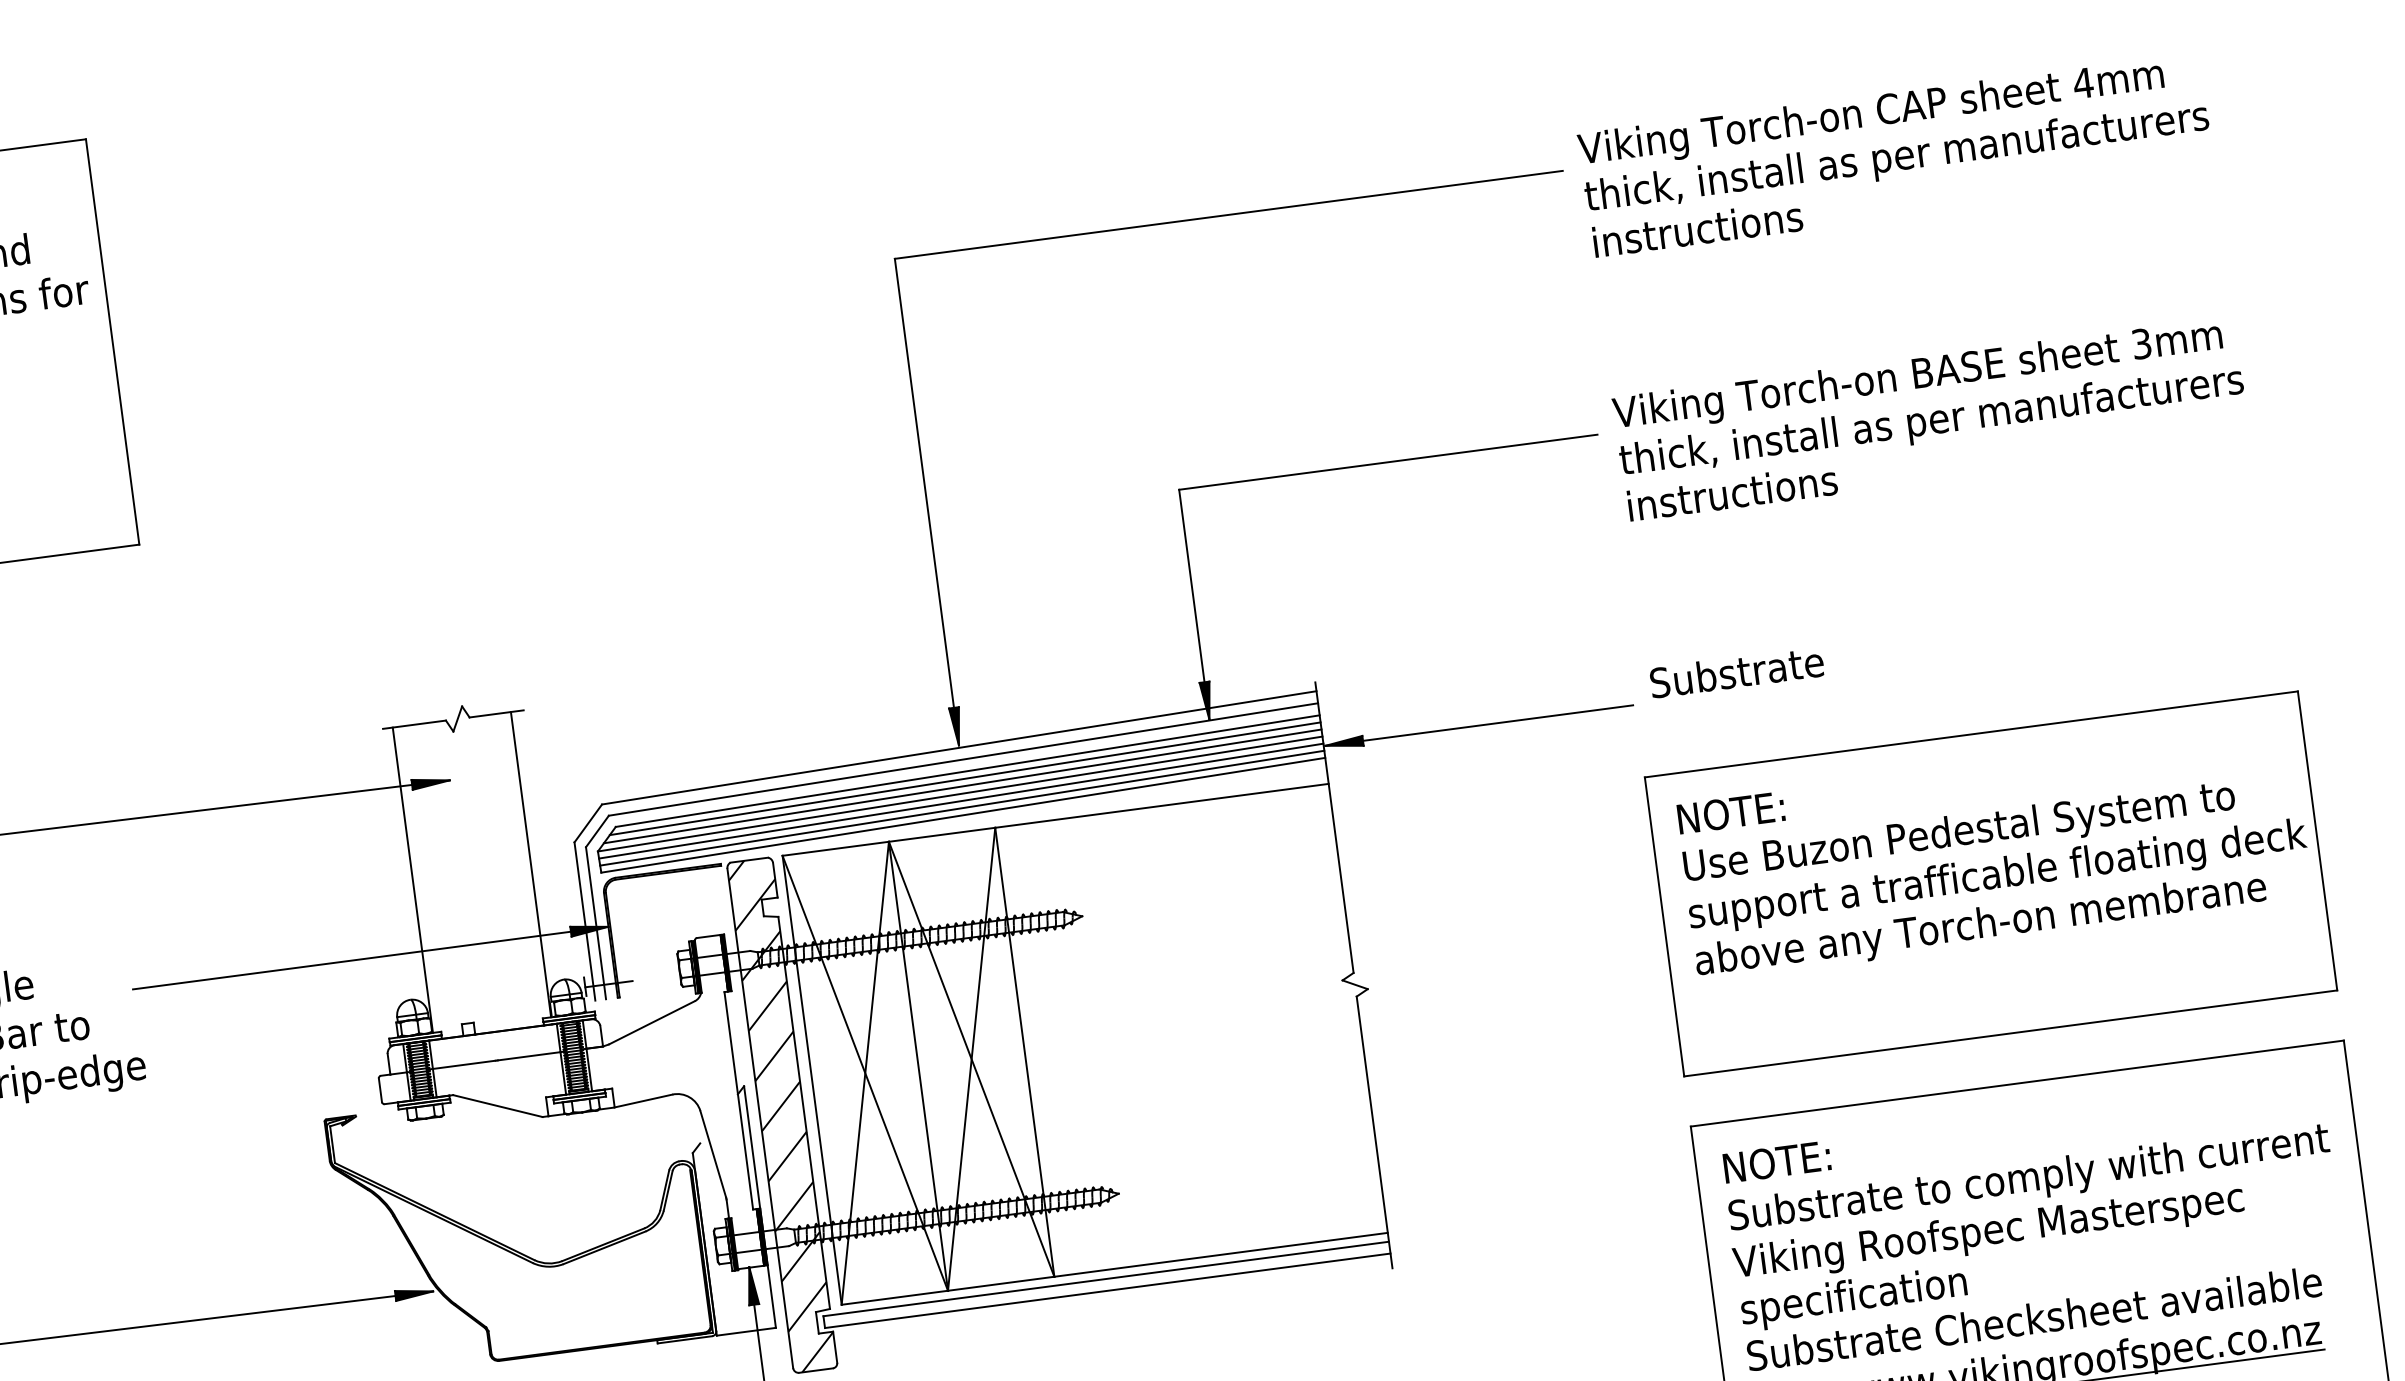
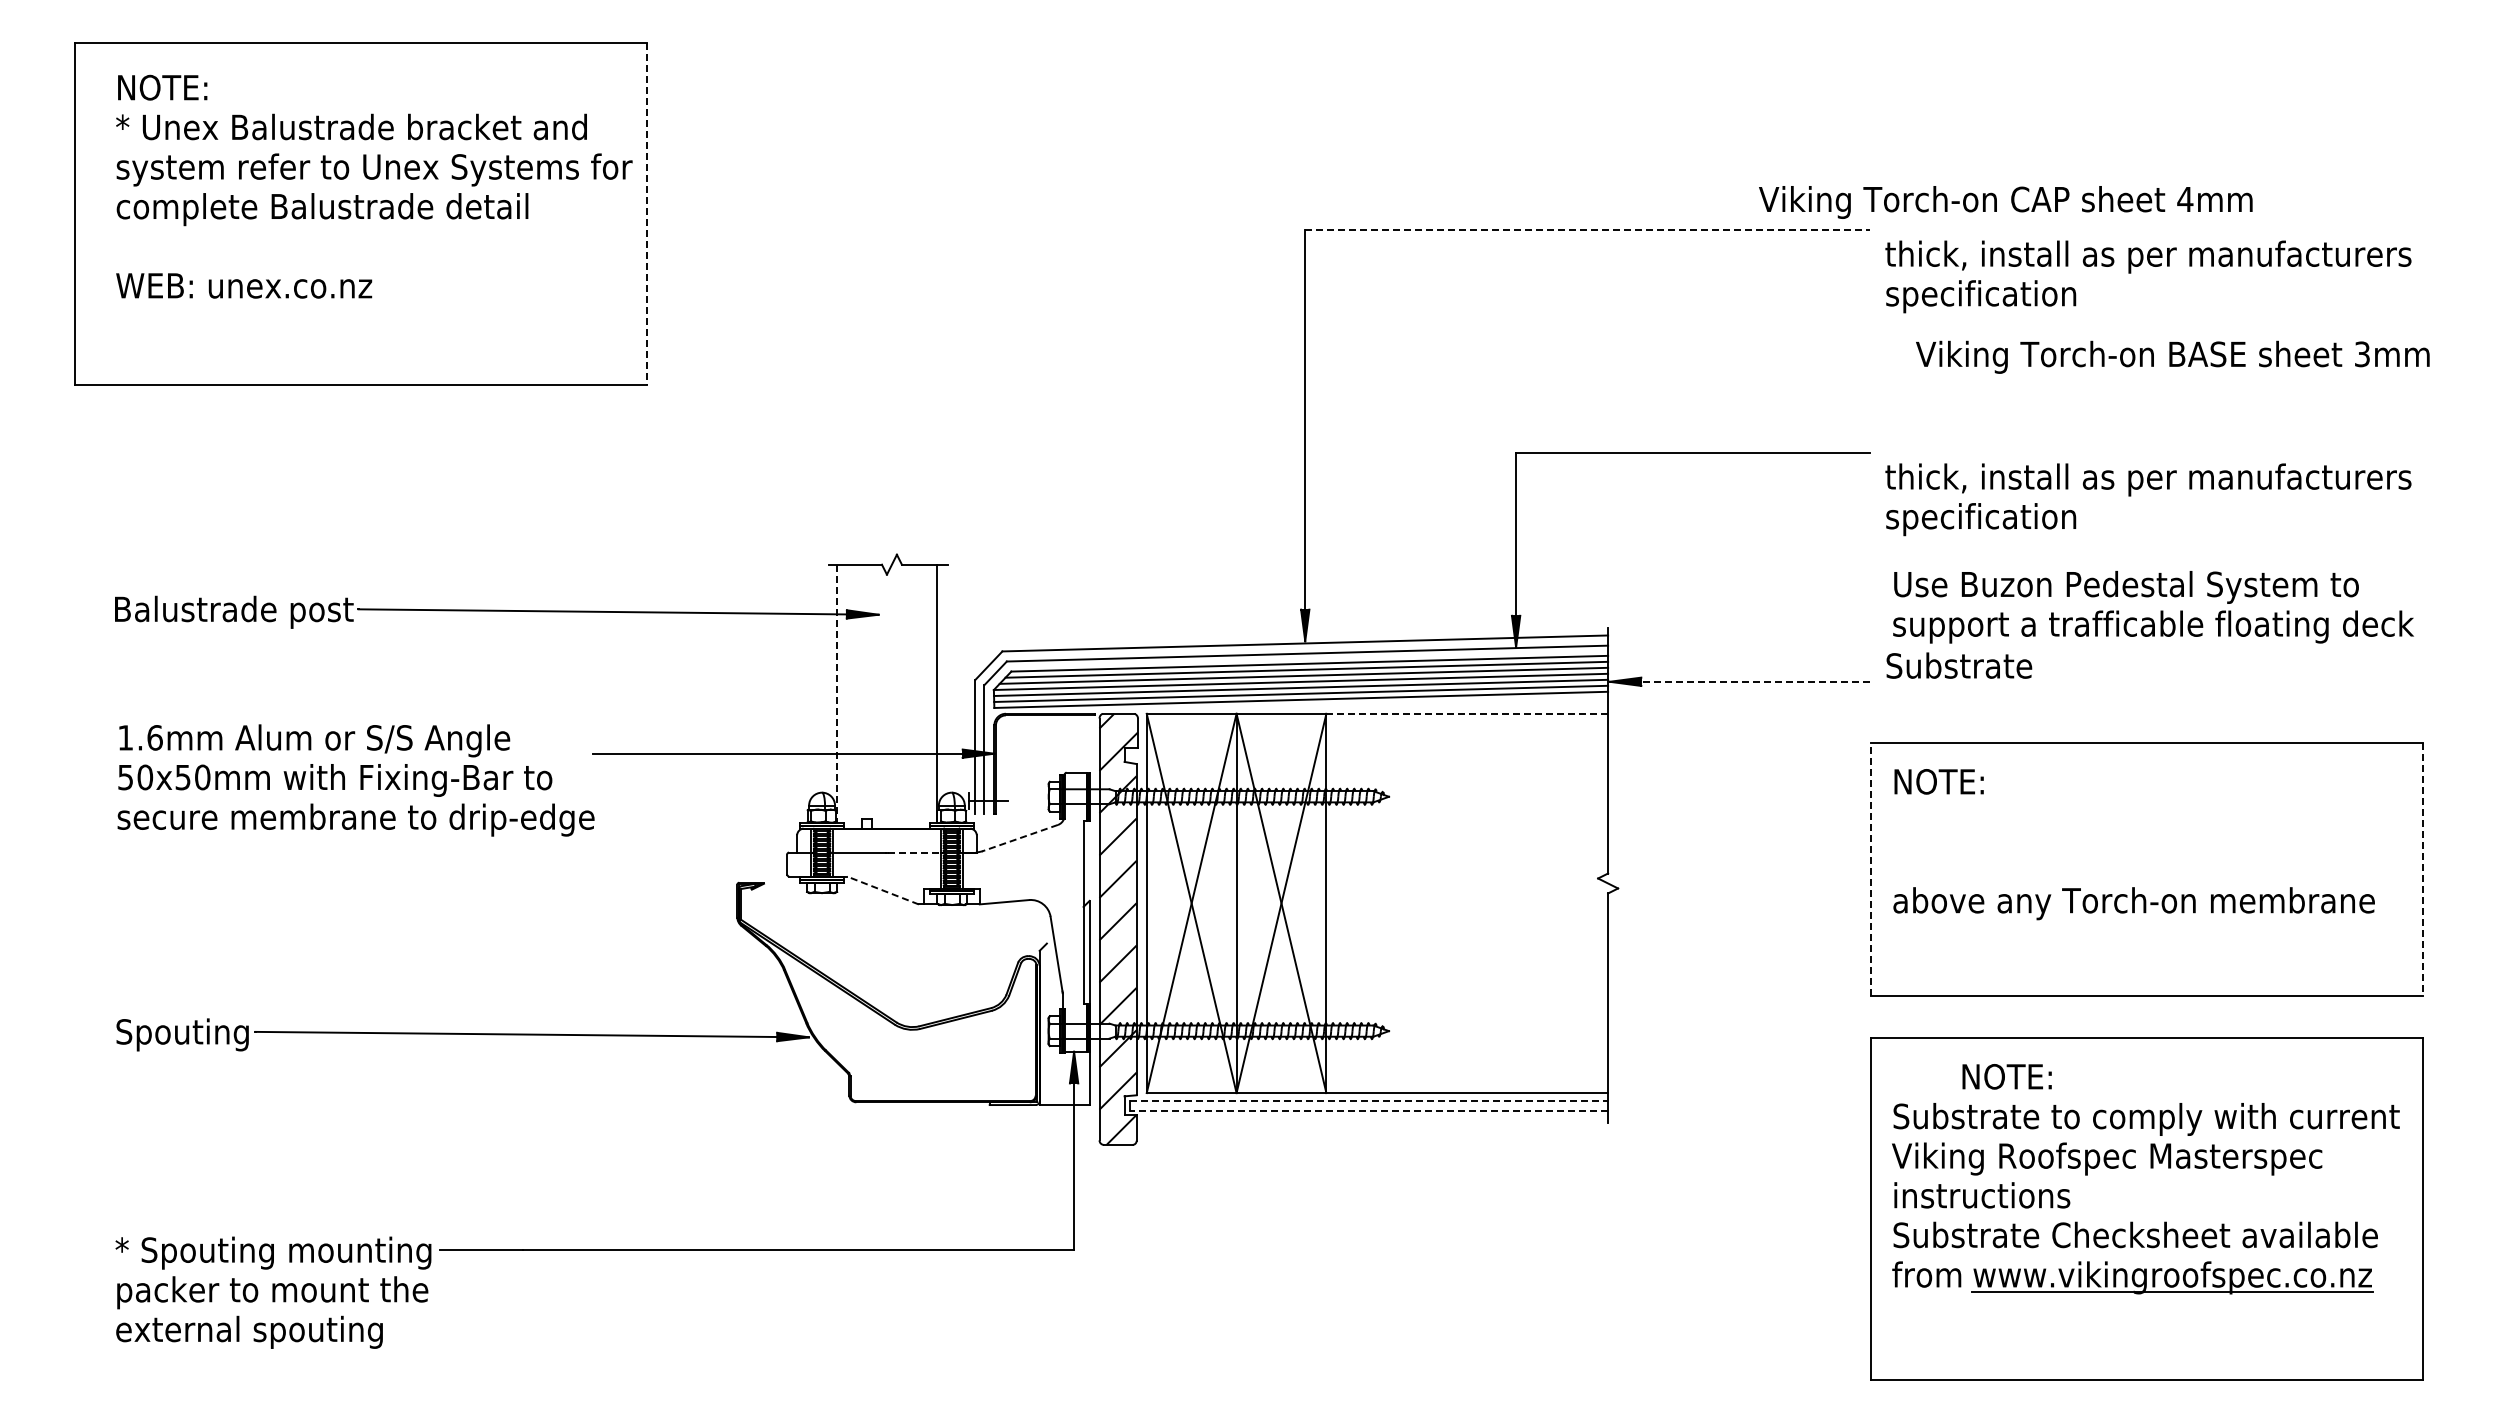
text: (1870, 114) -> (2005, 202), moved
line: (1228, 215) -> (1587, 230), solid -> dashed
text: (1705, 231) -> (1981, 296), instructions -> specification
line: (112, 342) -> (646, 214), solid -> dashed
text: (1917, 376) -> (2172, 356), moved
text: (1740, 495) -> (1981, 519), instructions -> specification
line: (1479, 725) -> (1739, 681), solid -> dashed
line: (1162, 805) -> (1467, 713), solid -> dashed
line: (2318, 841) -> (2423, 869), solid -> dashed
text: (1994, 853) -> (2153, 607), moved
line: (413, 879) -> (837, 693), solid -> dashed
line: (1664, 925) -> (1871, 868), solid -> dashed
line: (651, 1023) -> (1019, 838), solid -> dashed
line: (529, 1056) -> (914, 852), solid -> dashed
line: (497, 1106) -> (882, 890), solid -> dashed
text: (1776, 1161) -> (2006, 1076), moved
line: (1106, 1278) -> (1369, 1100), solid -> dashed
line: (1108, 1290) -> (1369, 1110), solid -> dashed
text: (1854, 1298) -> (1988, 1198), specification -> instructions

